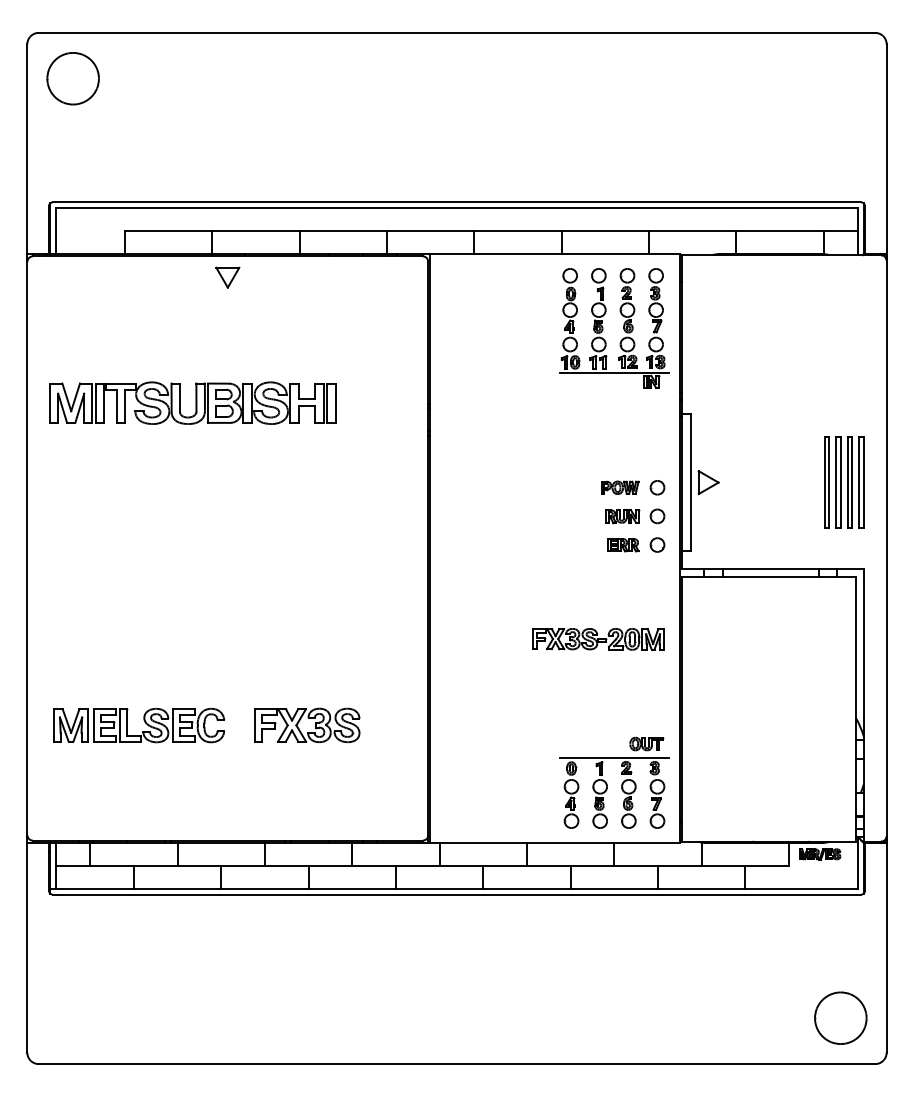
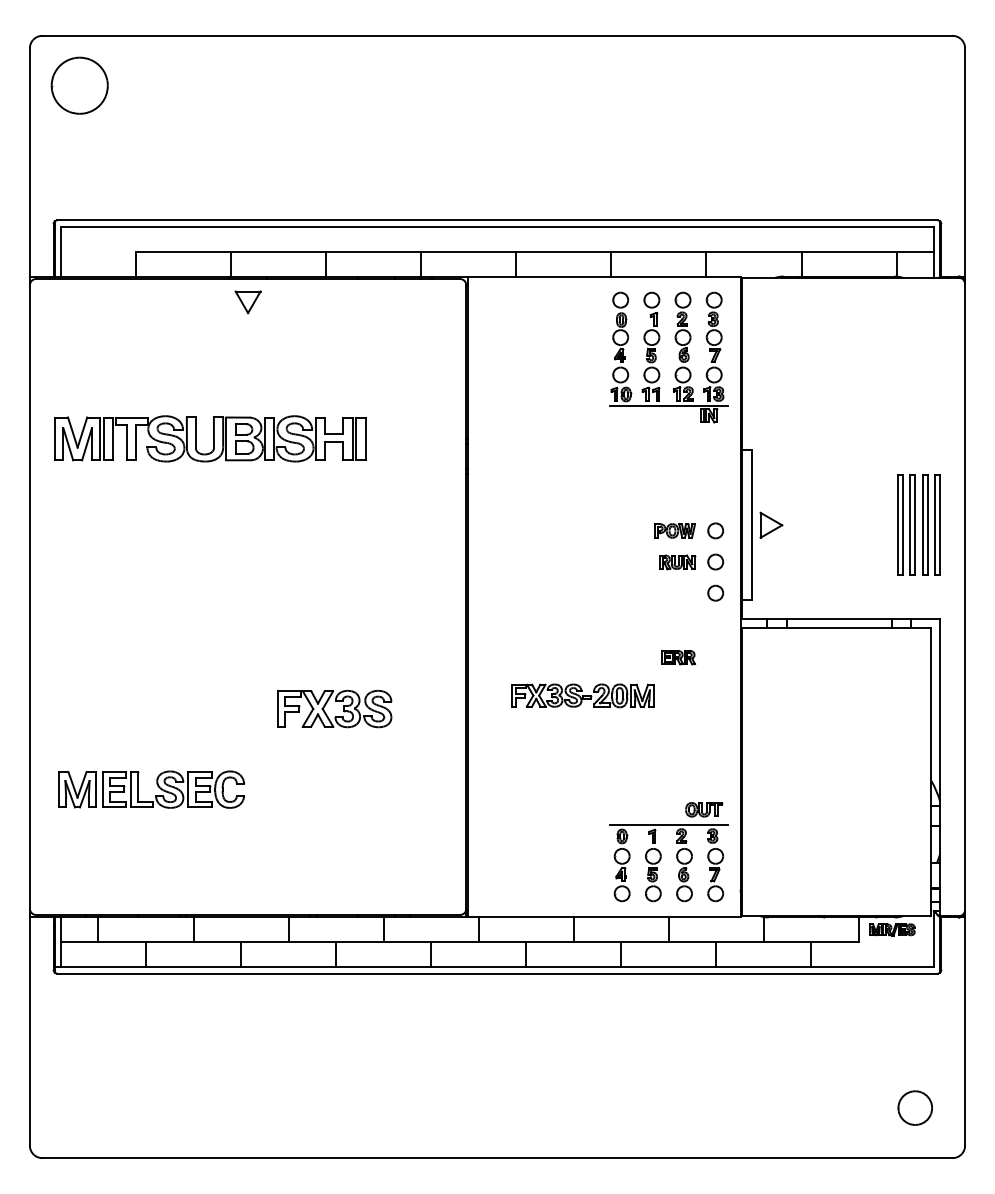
part: (623, 545) -> (678, 657), moved
part: (598, 639) -> (582, 696), moved
part: (307, 732) -> (334, 716), moved
part: (840, 1017) -> (914, 1107), size x0.6

